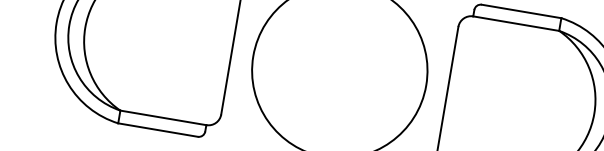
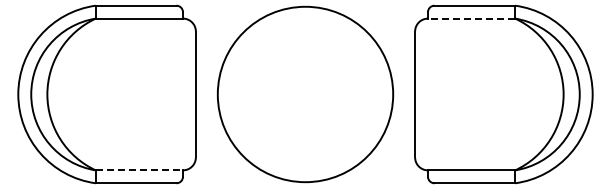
line: (516, 23) -> (471, 18), solid -> dashed
line: (163, 118) -> (139, 170), solid -> dashed

